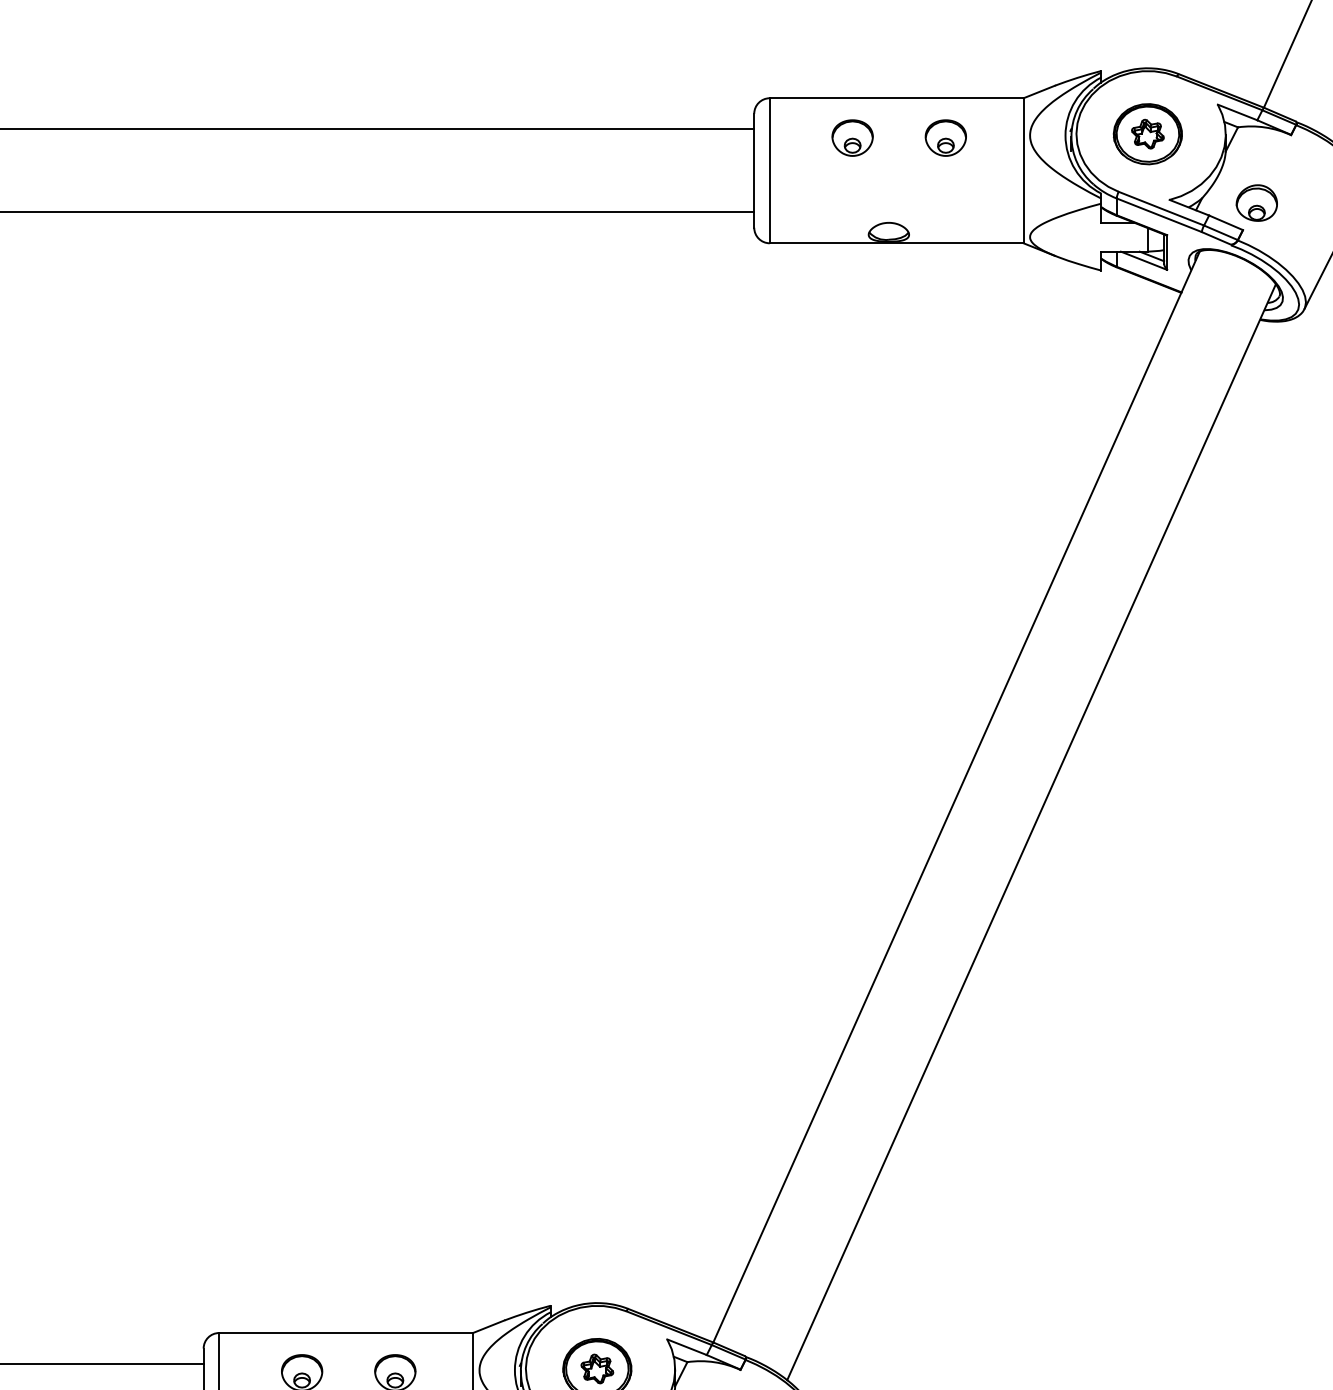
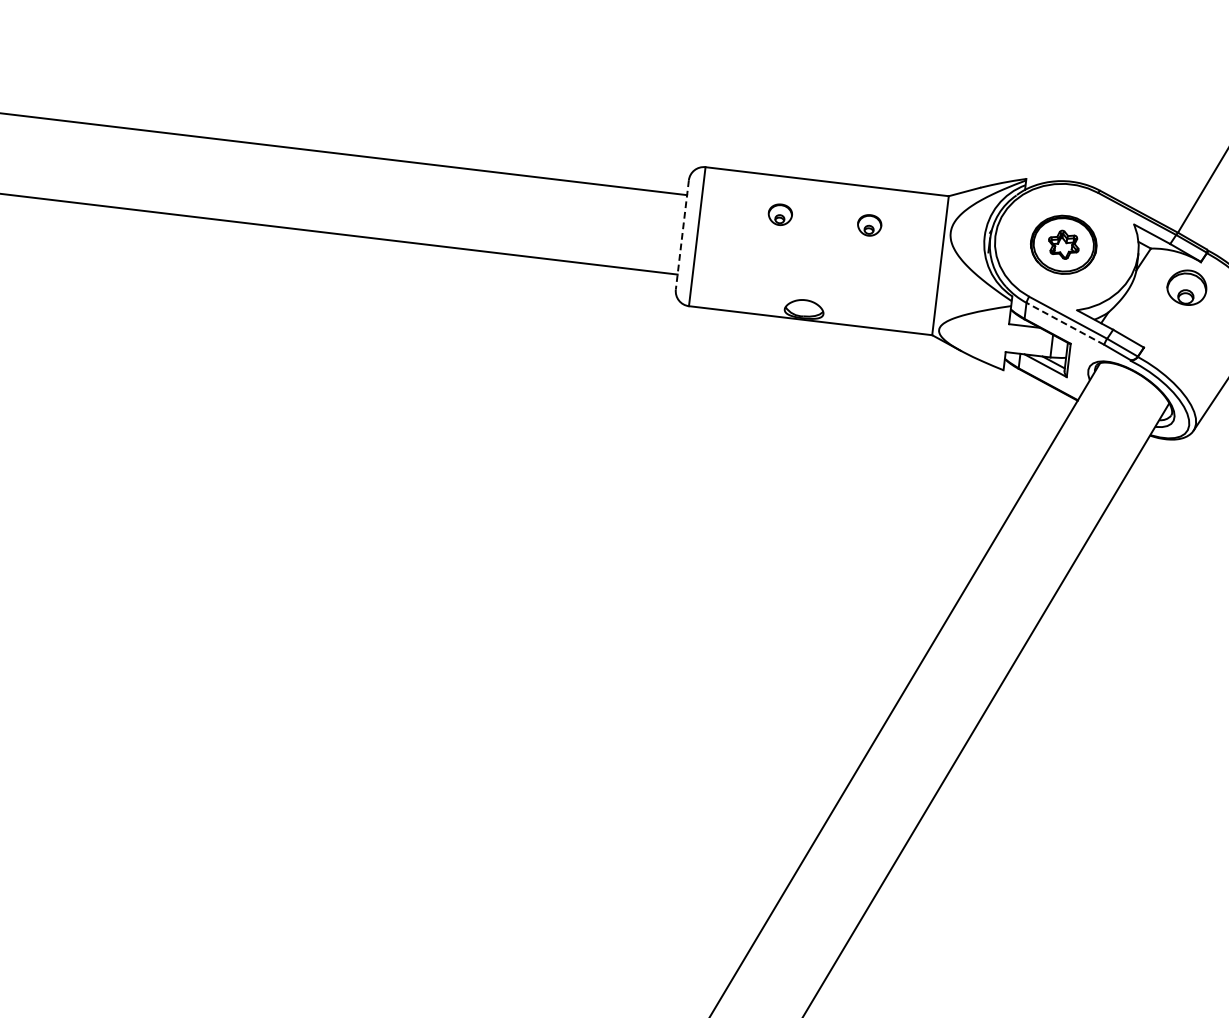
part: (852, 137) -> (780, 214), size x0.6
part: (945, 137) -> (869, 224), size x0.6
line: (754, 170) -> (682, 234), solid -> dashed
part: (1256, 202) -> (1186, 287), moved
line: (1159, 215) -> (1065, 324), solid -> dashed

